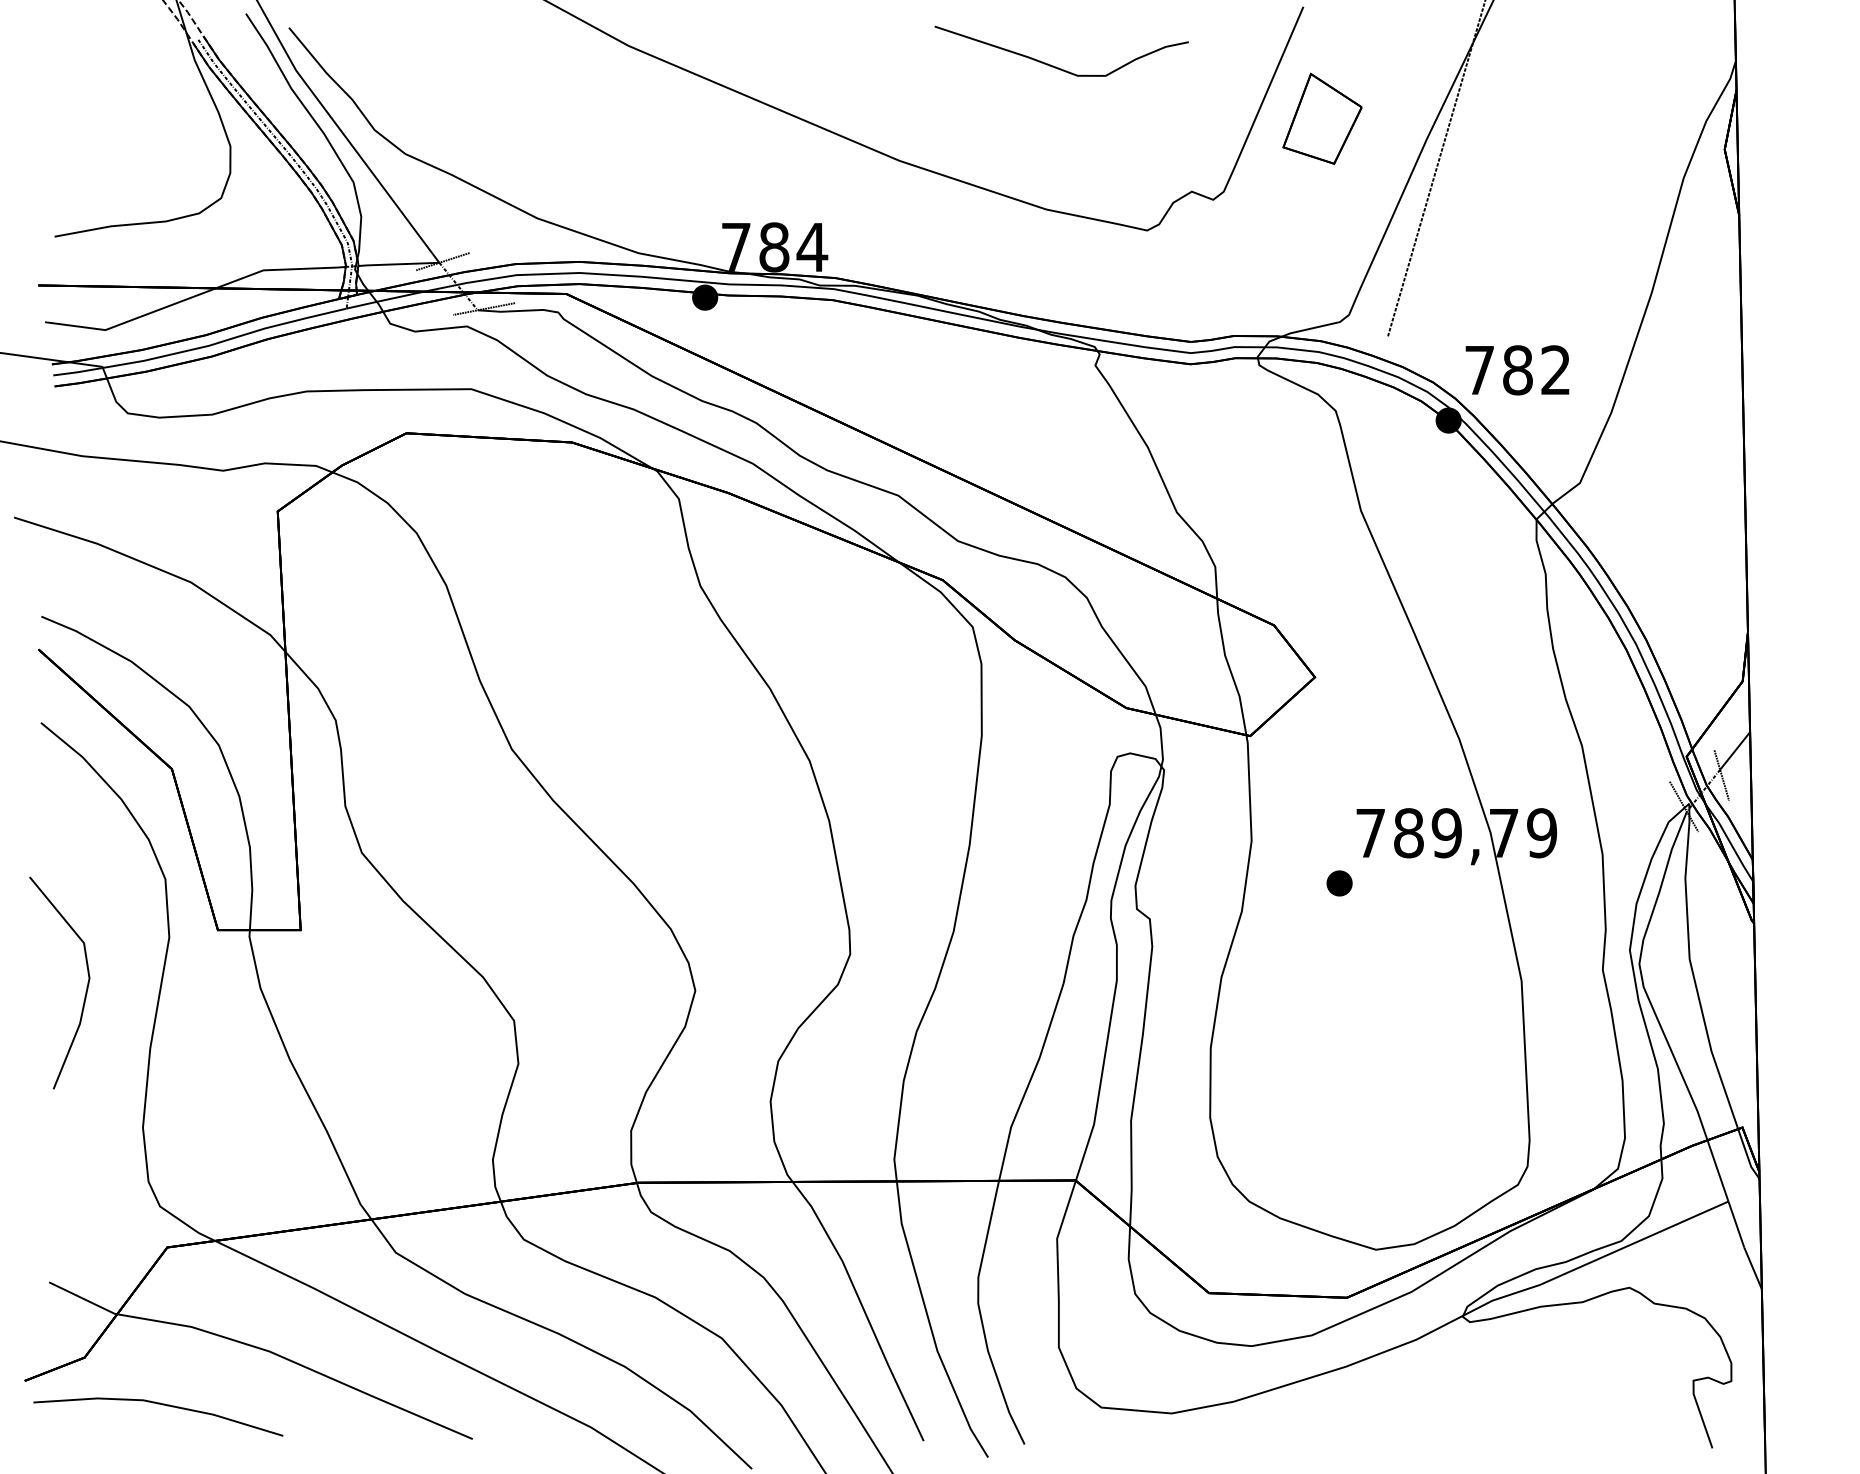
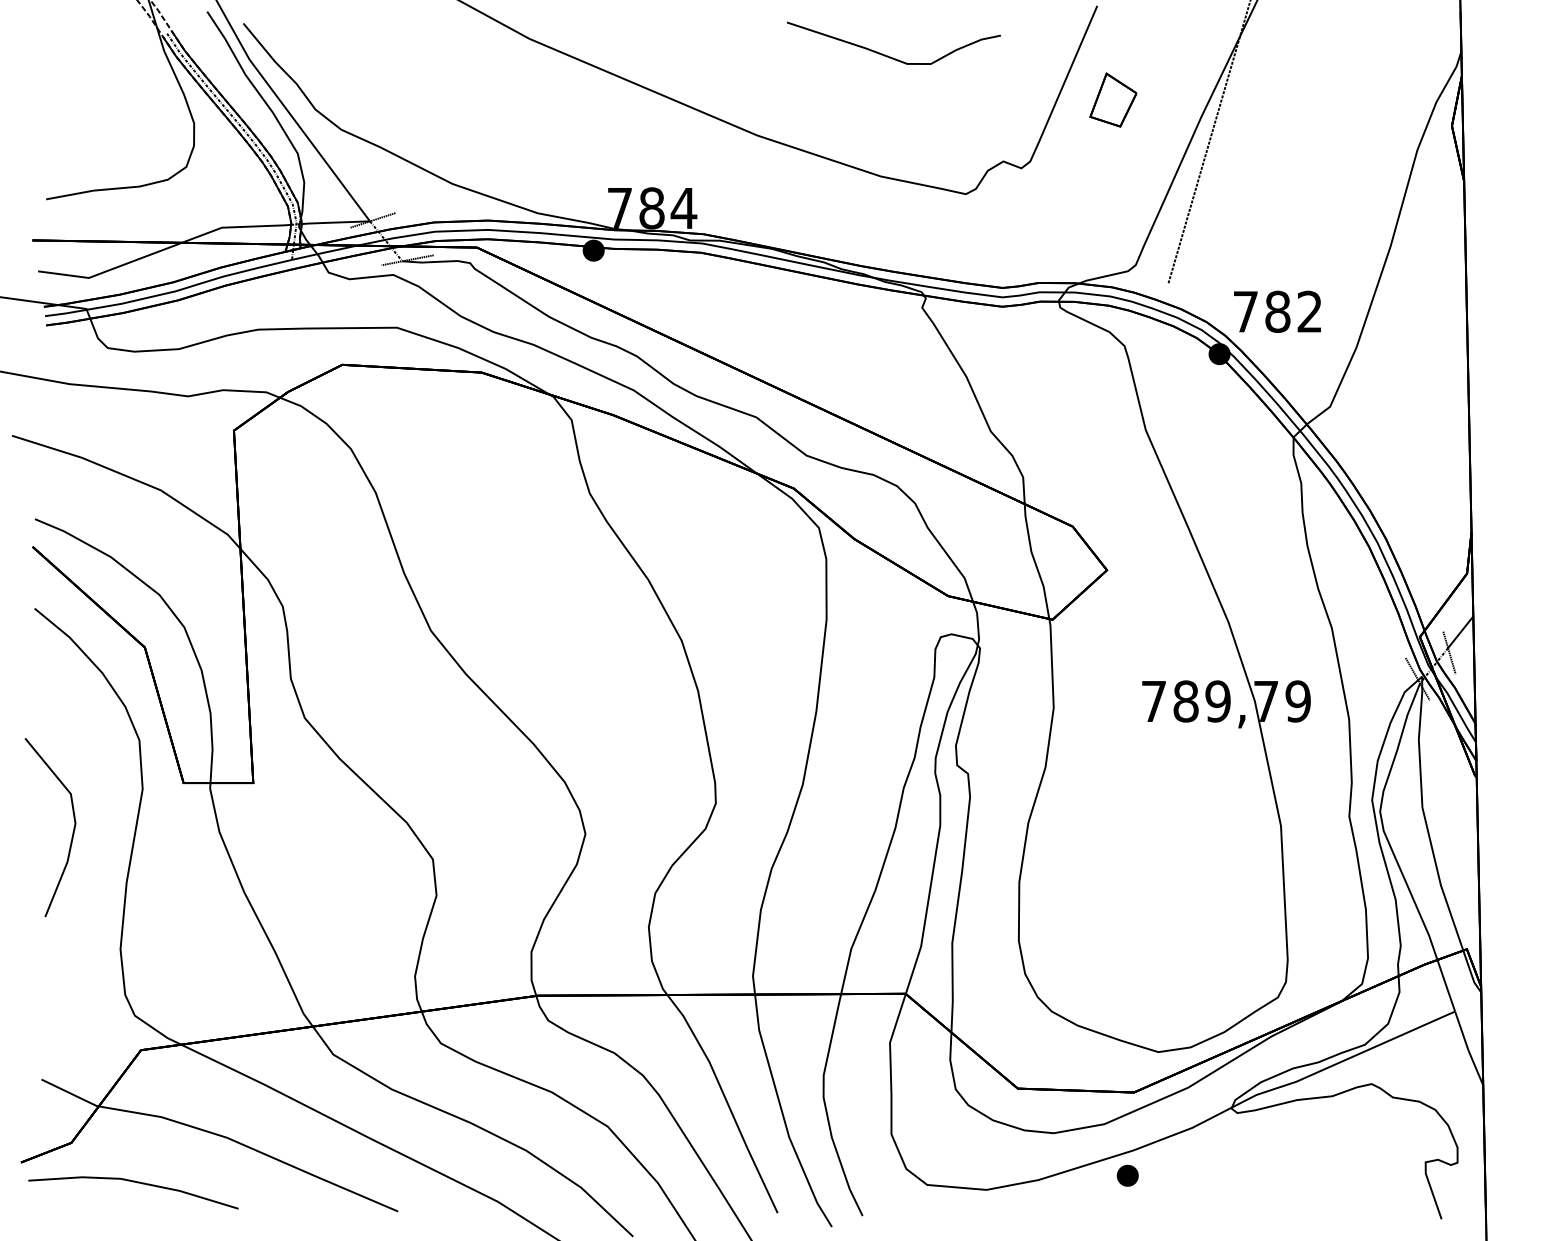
part: (1322, 118) -> (1113, 99), size x0.7
part: (1339, 883) -> (1127, 1175), moved

